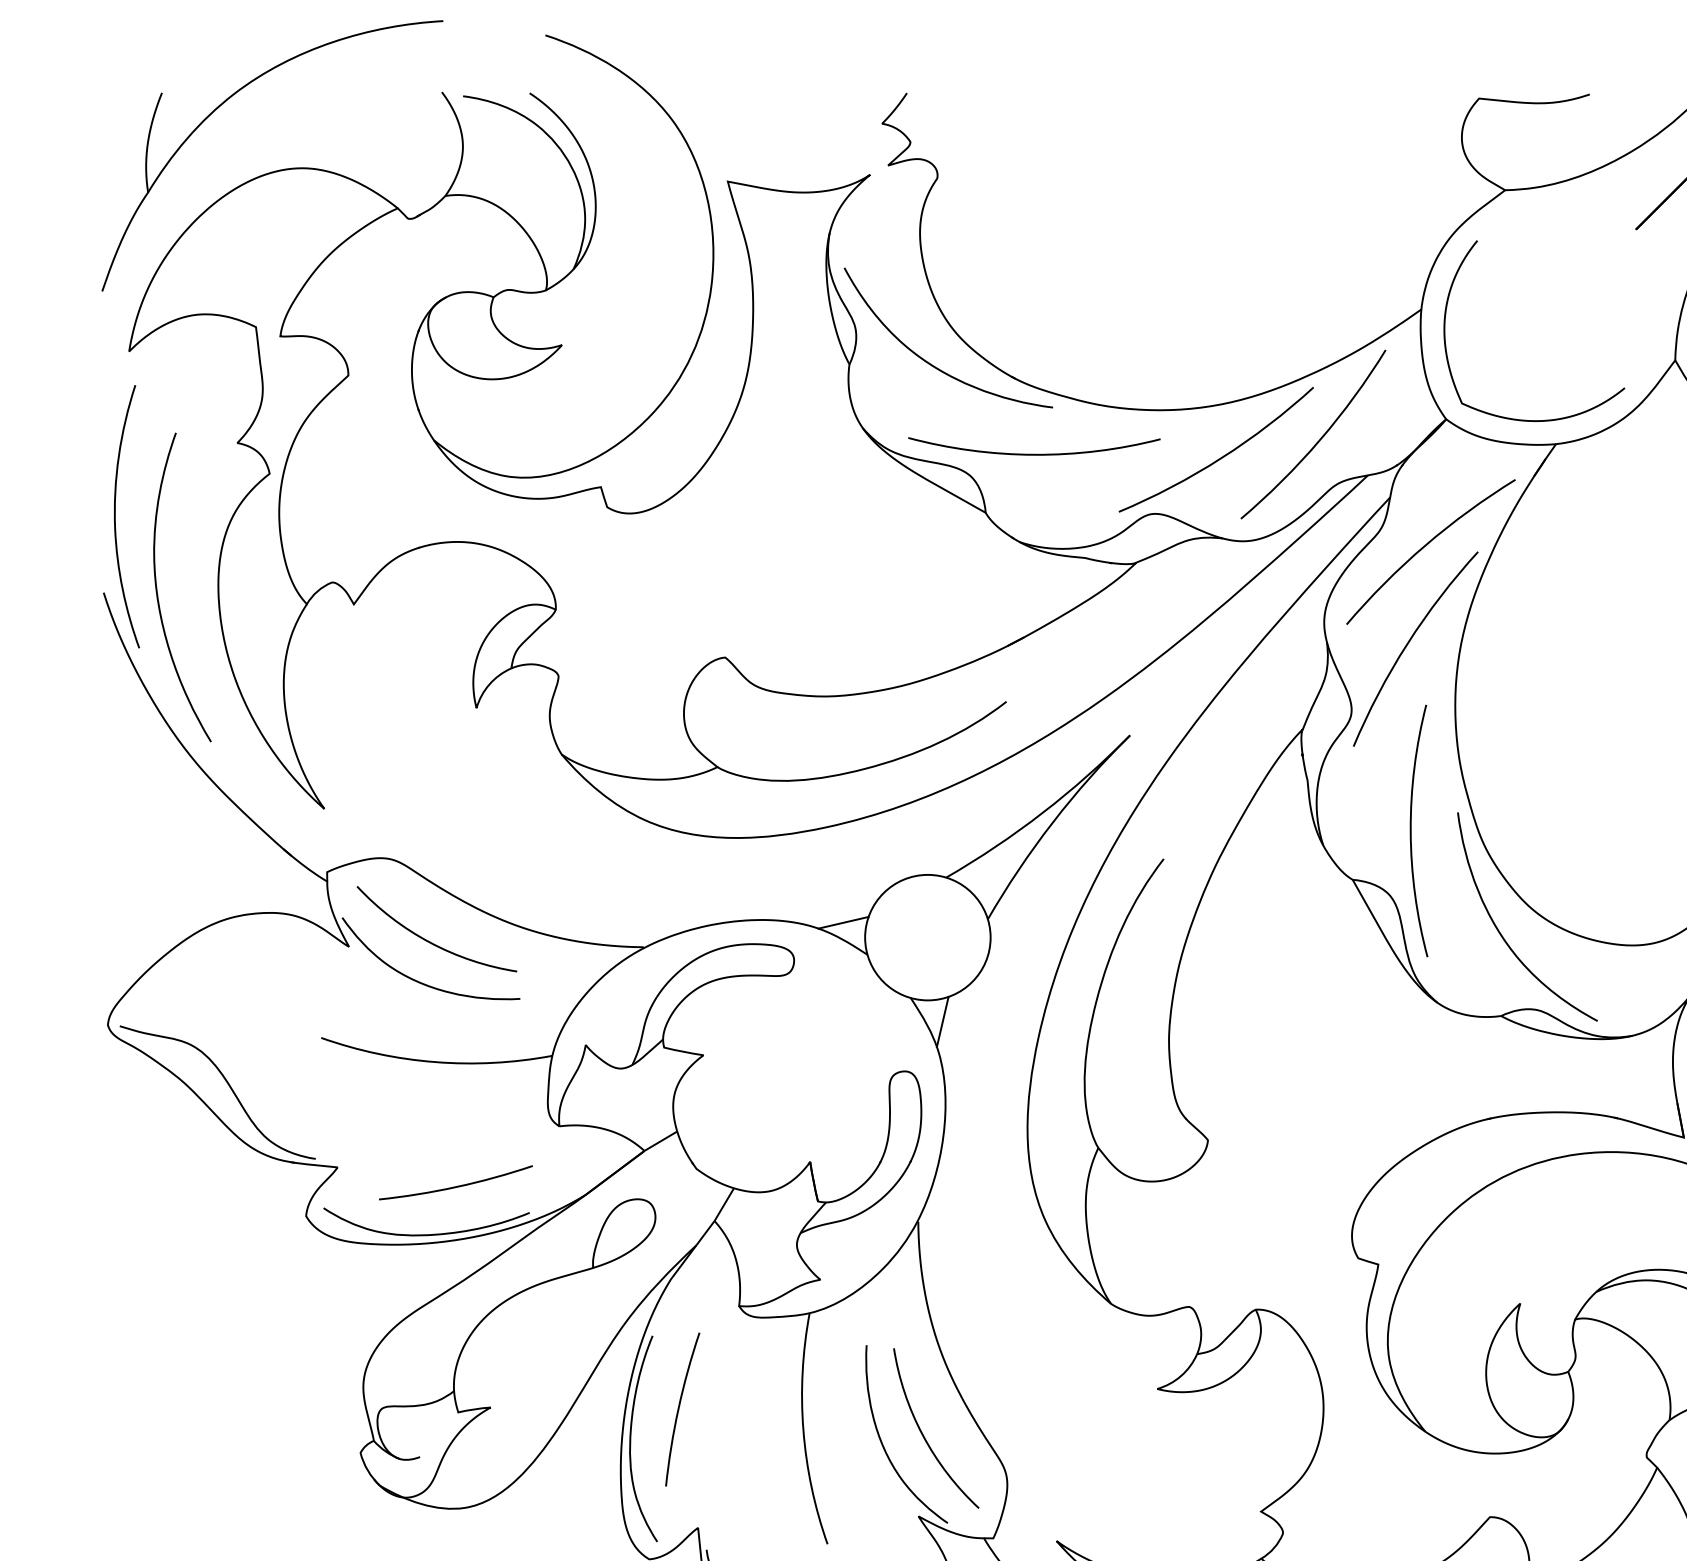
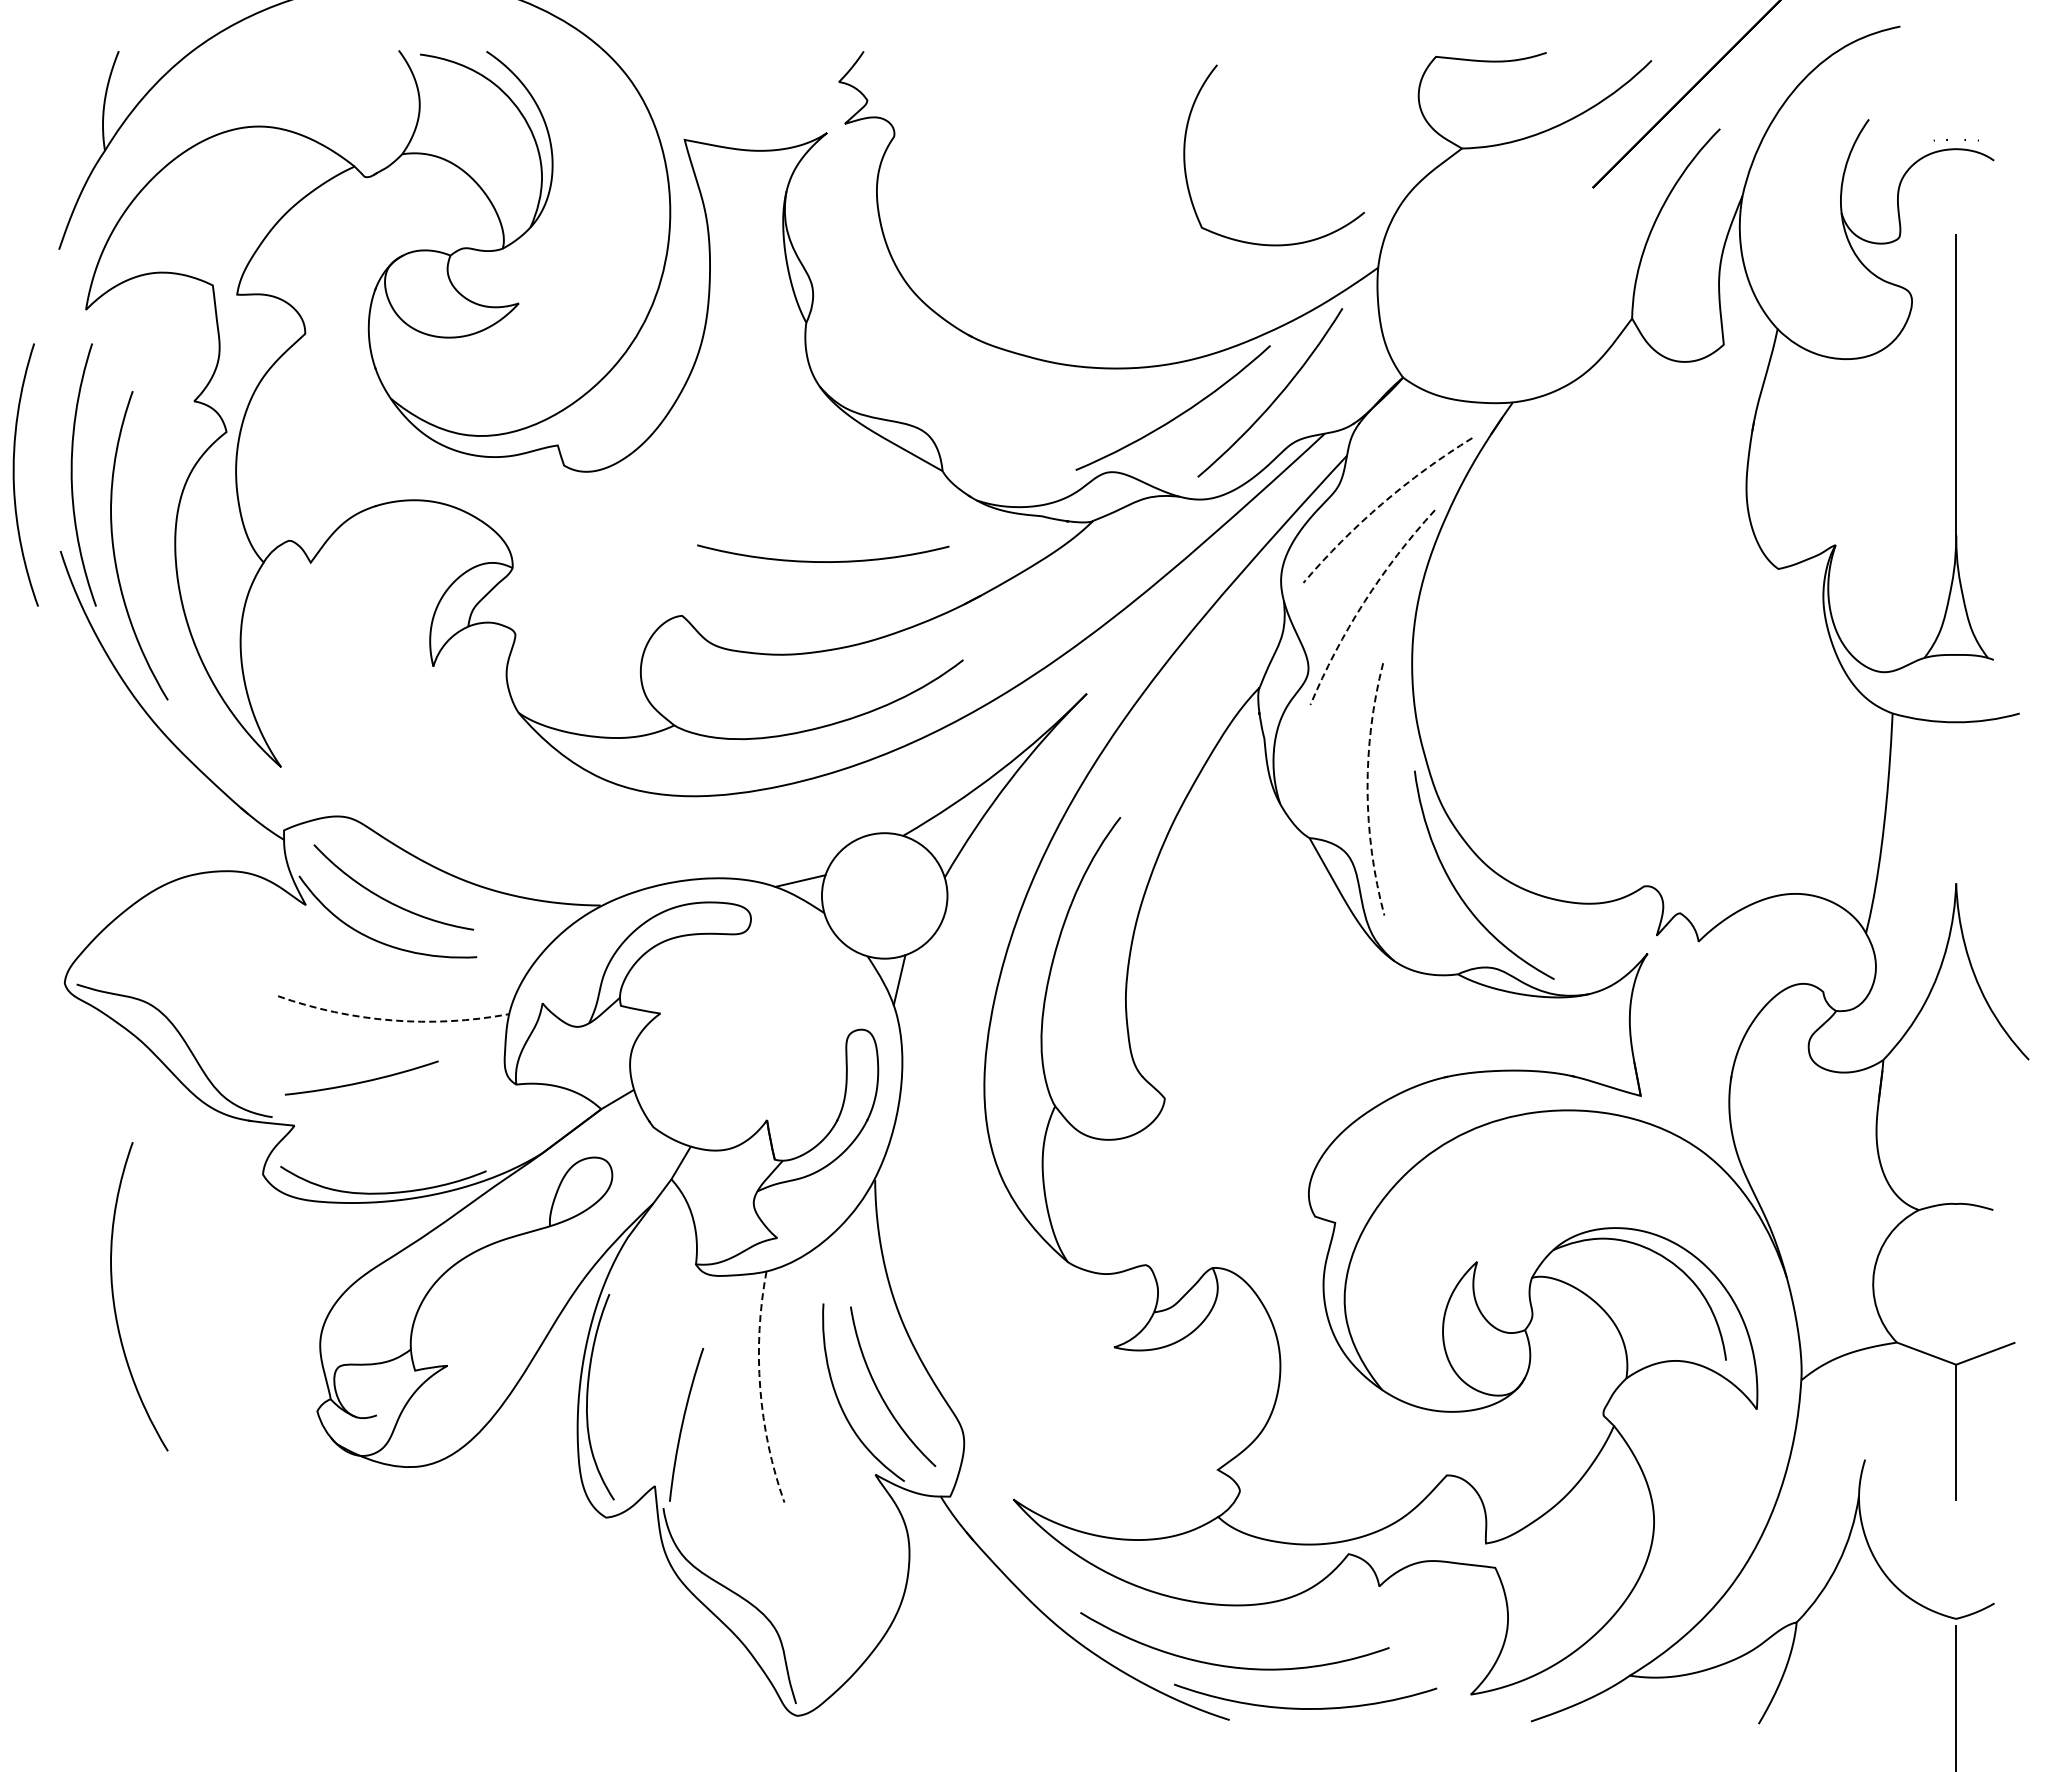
curve: (1445, 331) -> (1185, 155), moved
curve: (930, 363) -> (887, 321), removed
arc: (1034, 454) -> (823, 561), moved
curve: (57, 516) -> (14, 474), added
arc: (1425, 545) -> (1382, 503), solid -> dashed
arc: (1407, 644) -> (1364, 602), solid -> dashed
arc: (1410, 831) -> (1367, 789), solid -> dashed
arc: (435, 1062) -> (392, 1020), solid -> dashed
arc: (455, 1186) -> (361, 1081), moved
curve: (157, 1339) -> (114, 1297), added
arc: (679, 1409) -> (683, 1424), moved
arc: (803, 1430) -> (760, 1388), solid -> dashed

